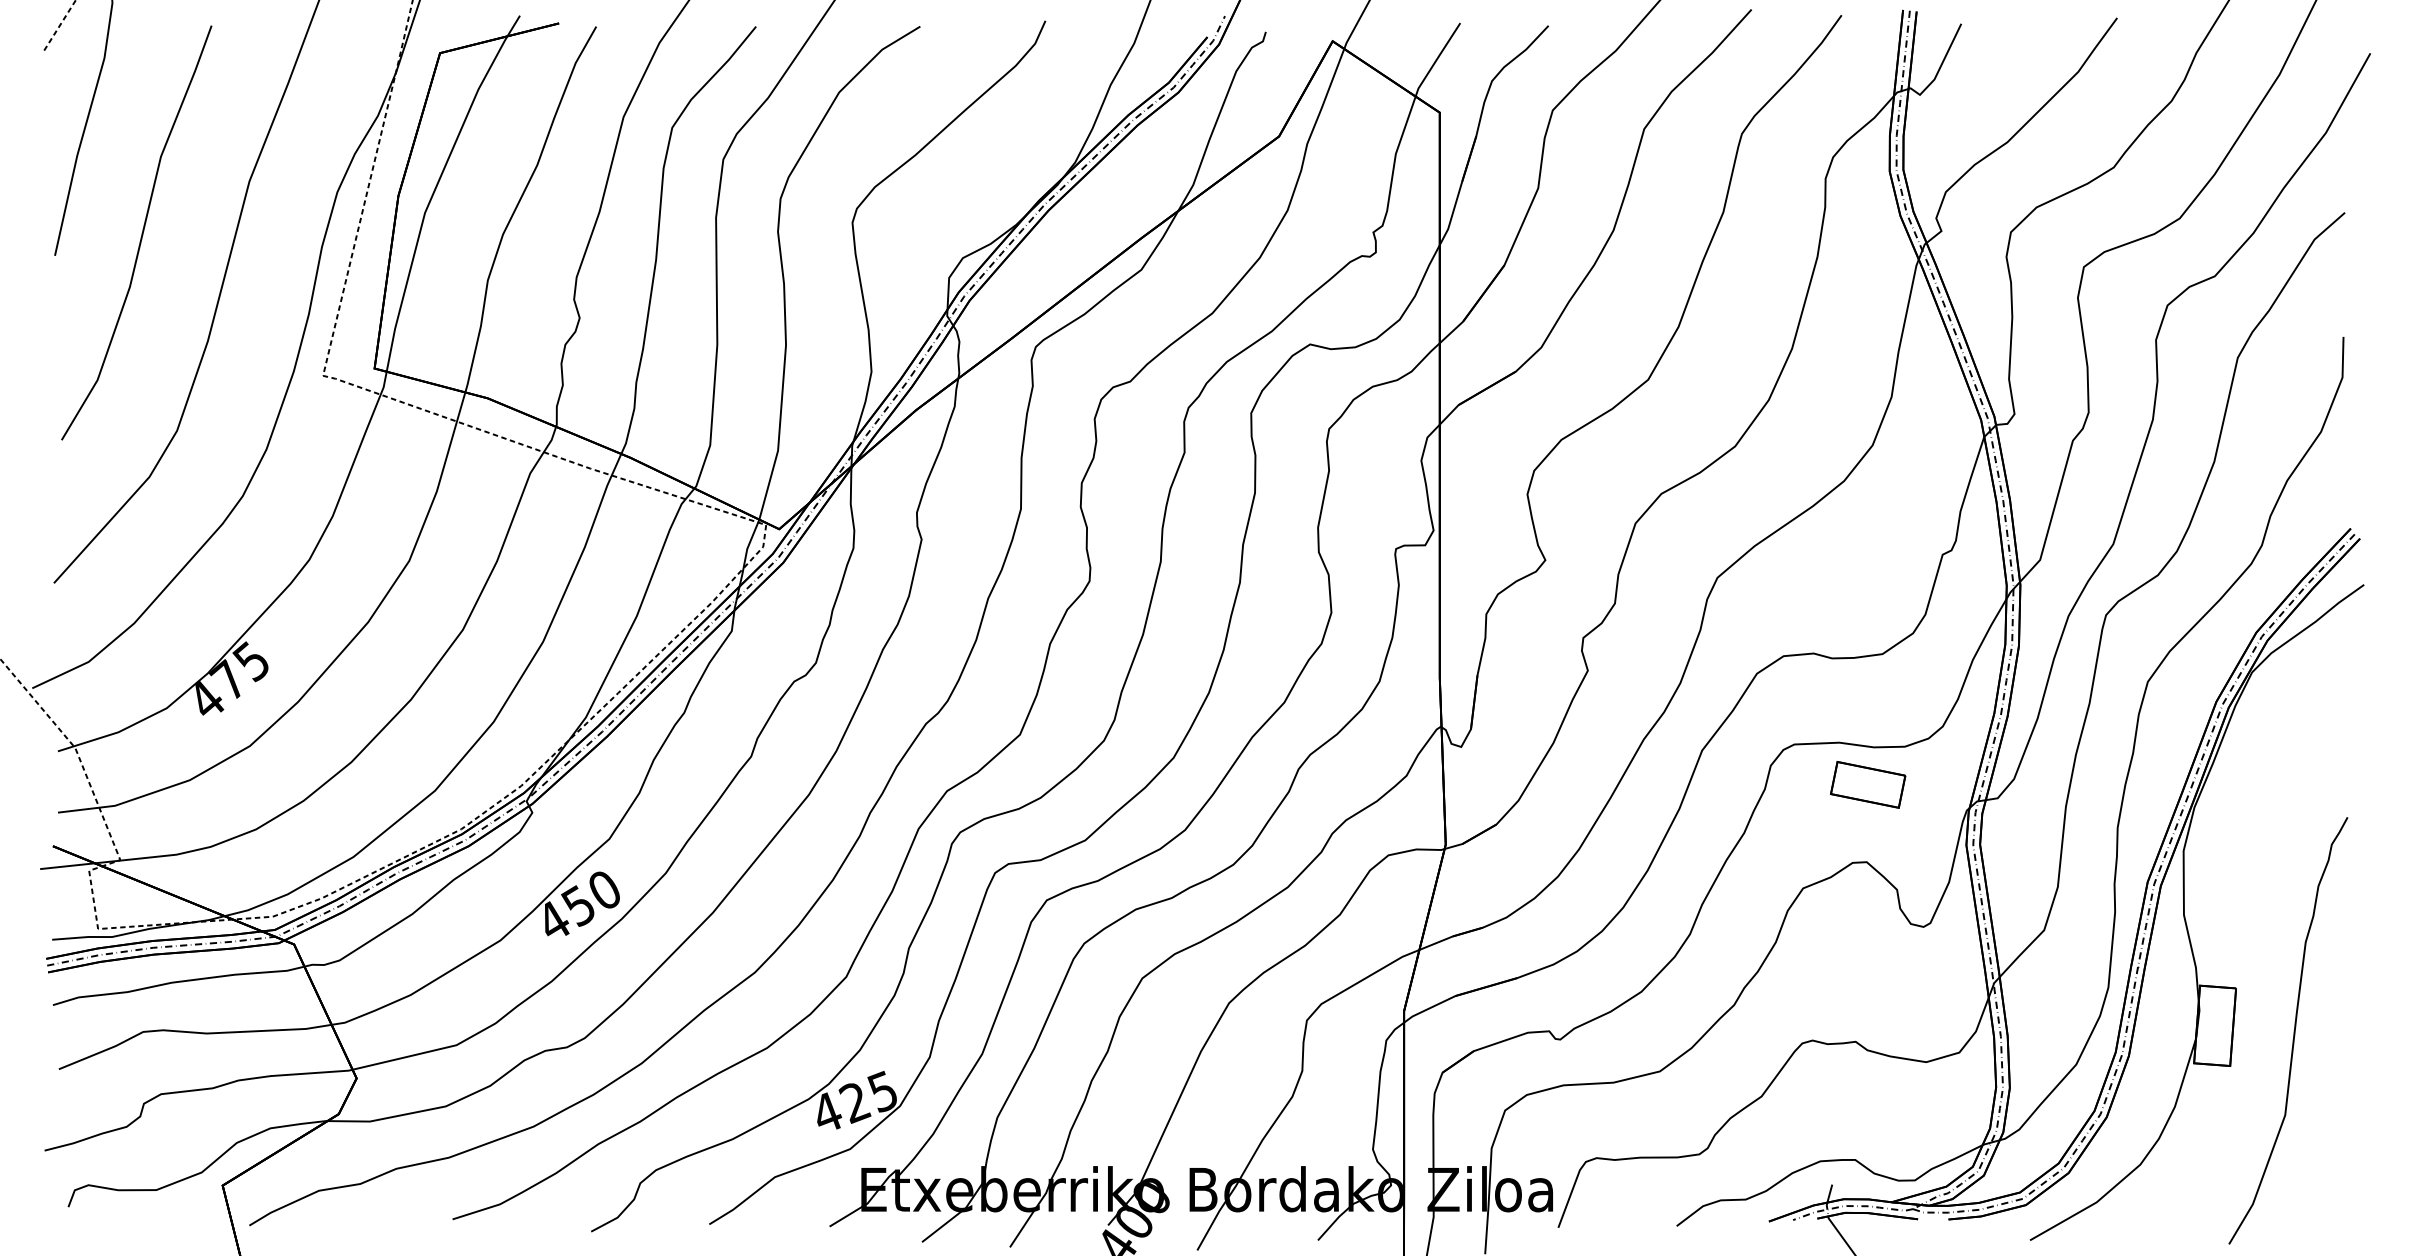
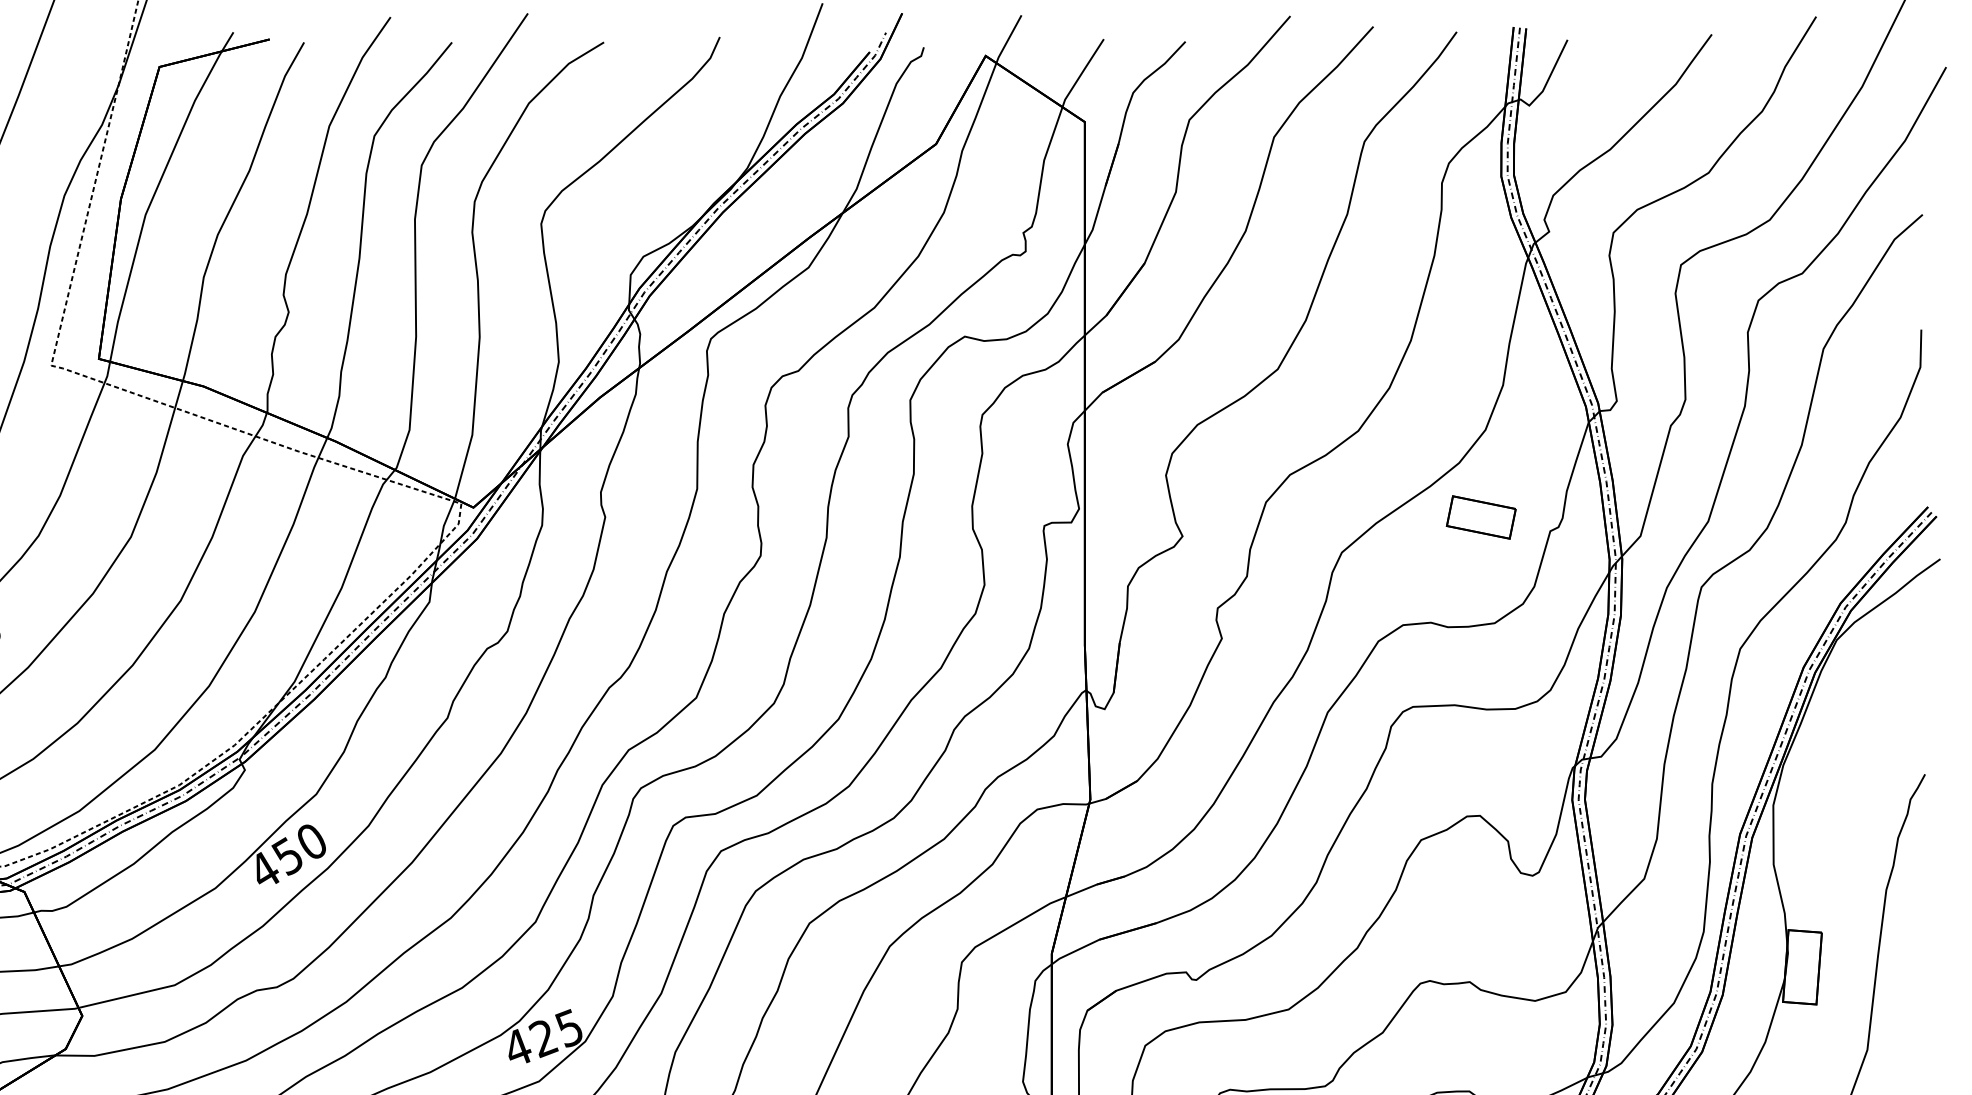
part: (1868, 784) -> (1481, 517), moved

